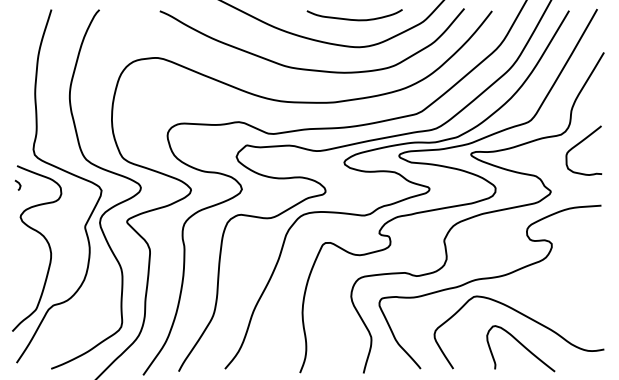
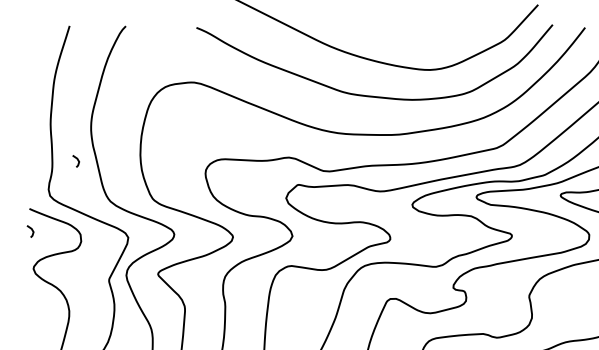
curve: (354, 19) -> (424, 37), removed
line: (56, 123) -> (75, 159), added

